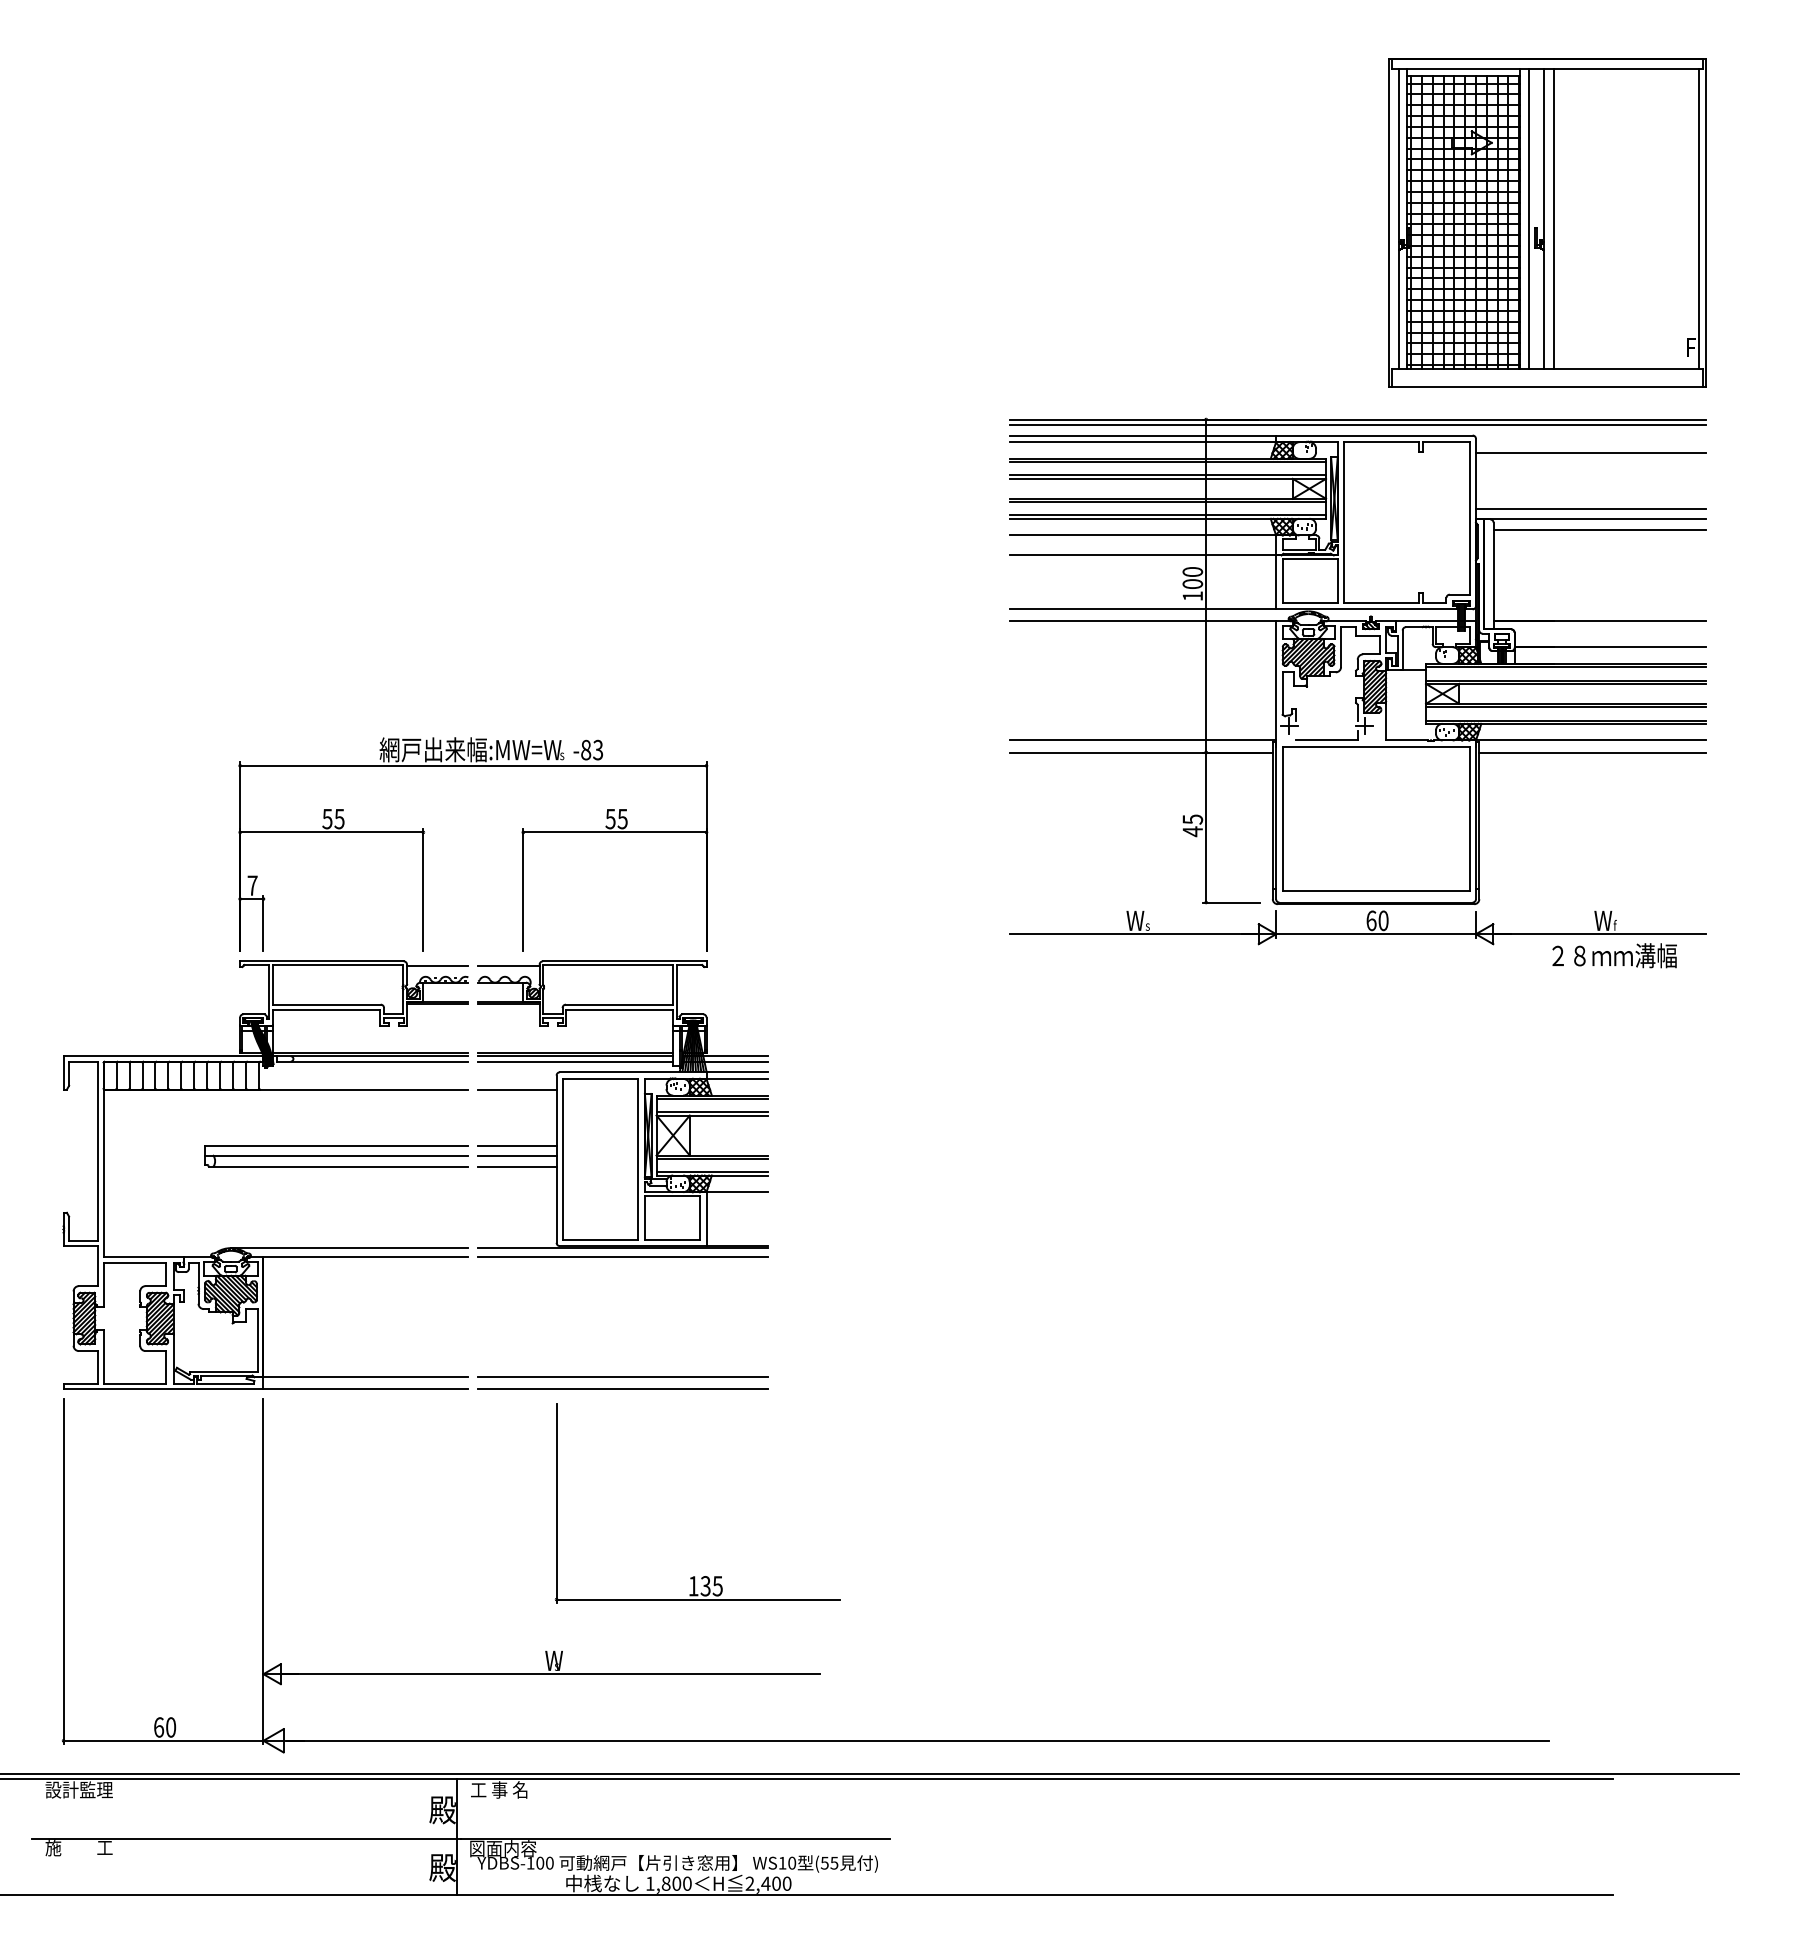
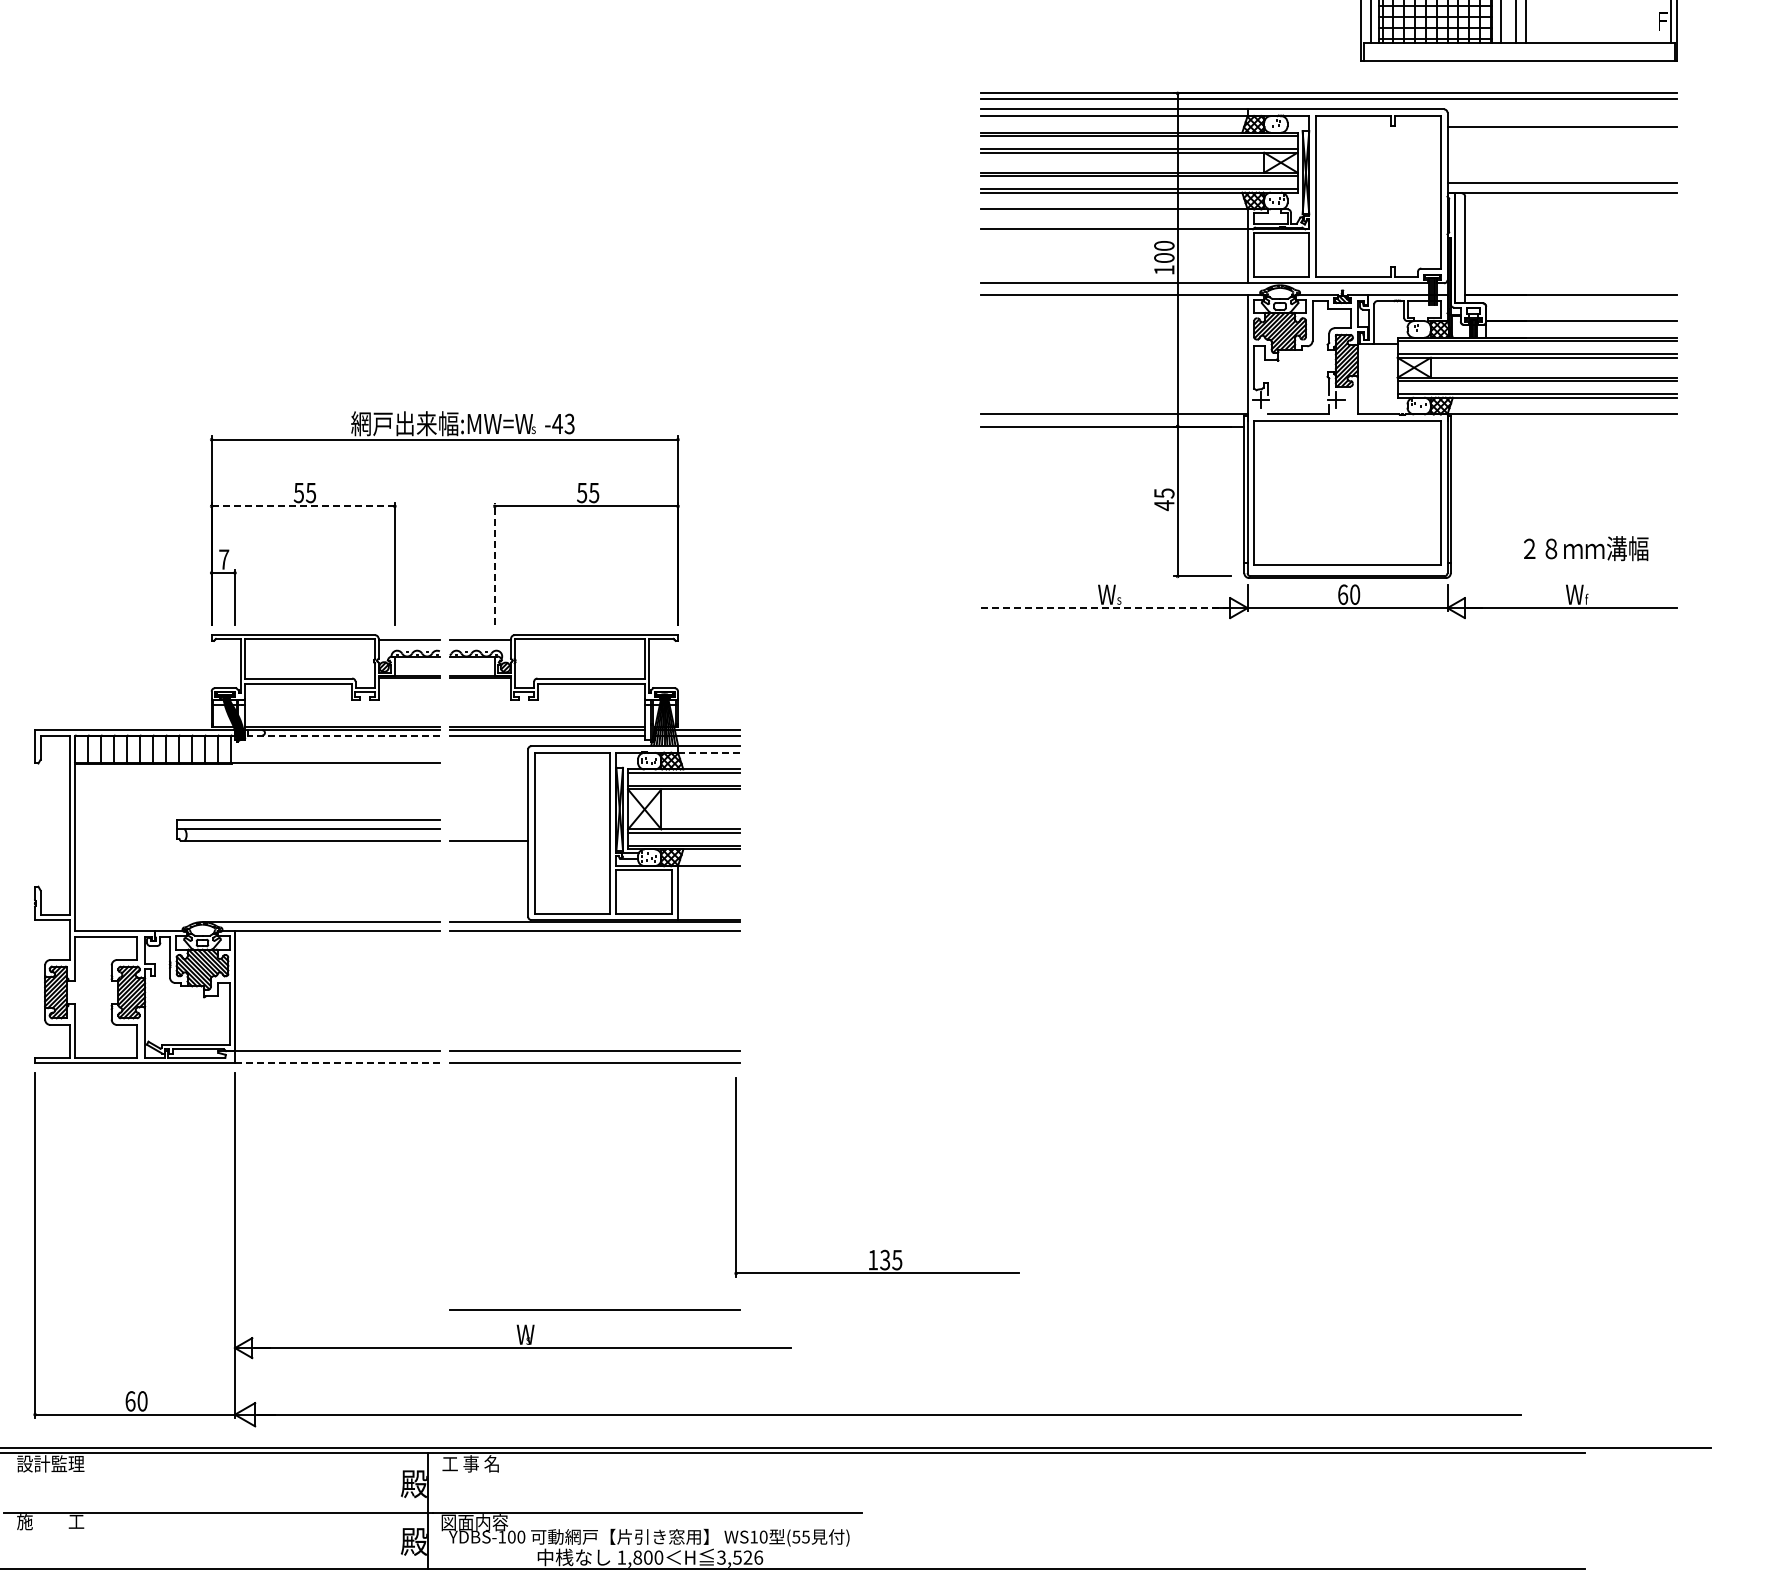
line: (1599, 530) -> (1571, 204), removed
text: (585, 749) -> (557, 423), -83 -> -43
line: (1592, 752) -> (1564, 426), removed
line: (331, 832) -> (303, 506), solid -> dashed
line: (523, 889) -> (495, 563), solid -> dashed
line: (1133, 934) -> (1105, 608), solid -> dashed
text: (1614, 955) -> (1586, 548), moved
line: (372, 1061) -> (344, 735), solid -> dashed
line: (737, 1078) -> (709, 752), solid -> dashed
line: (517, 1089) -> (489, 763), removed
line: (517, 1146) -> (489, 820), removed
line: (517, 1155) -> (489, 829), removed
line: (366, 1389) -> (338, 1063), solid -> dashed
part: (694, 1576) -> (874, 1250), moved
line: (622, 1635) -> (594, 1309), added
text: (768, 1883) -> (740, 1557), 2,400 -> 3,526

